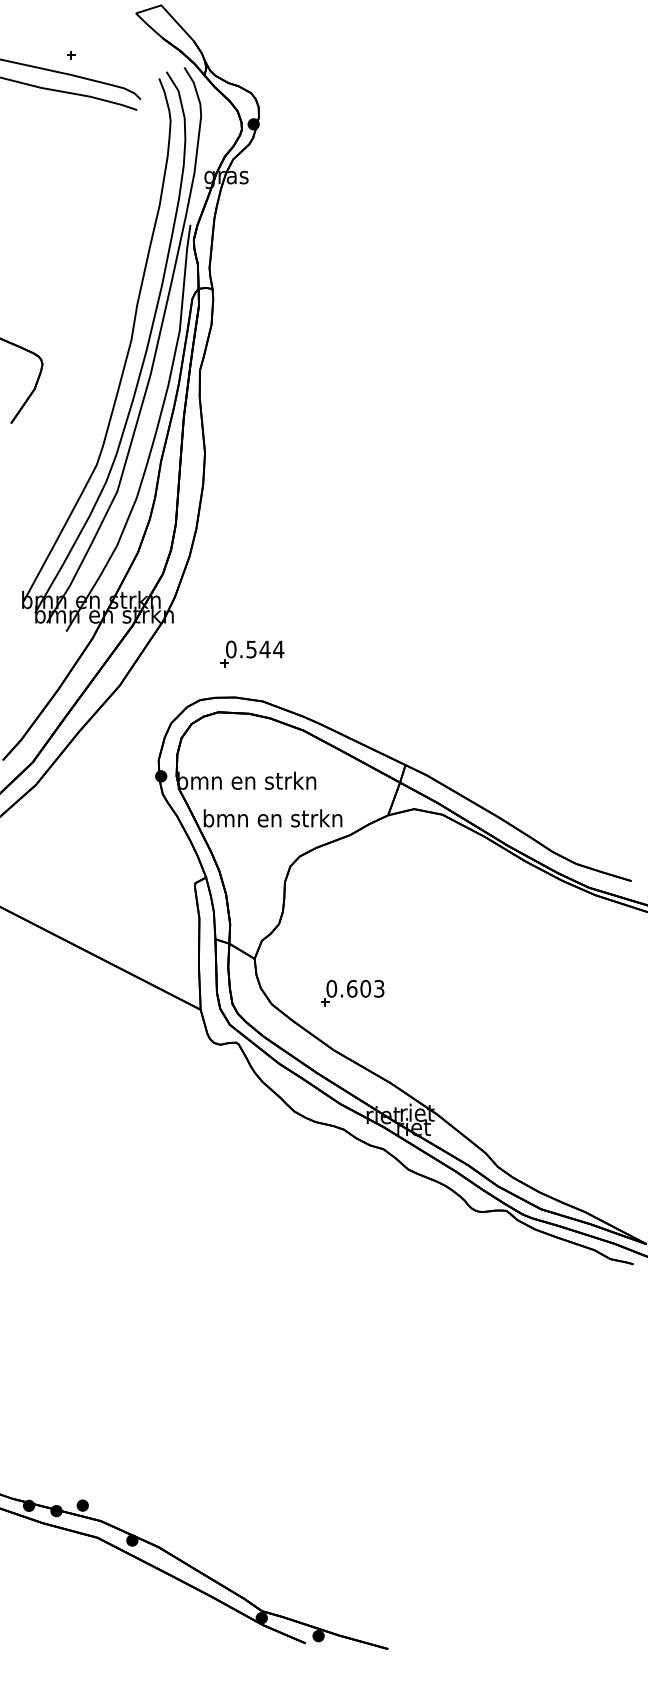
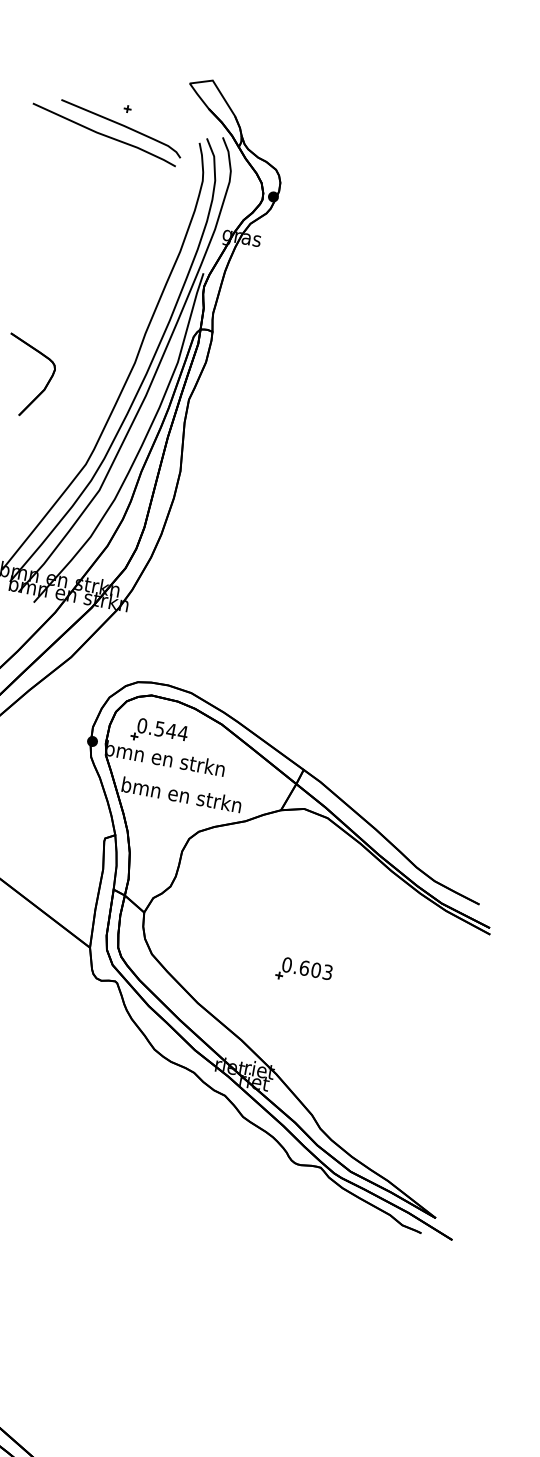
part: (252, 653) -> (159, 732), moved
part: (352, 993) -> (304, 972), moved

